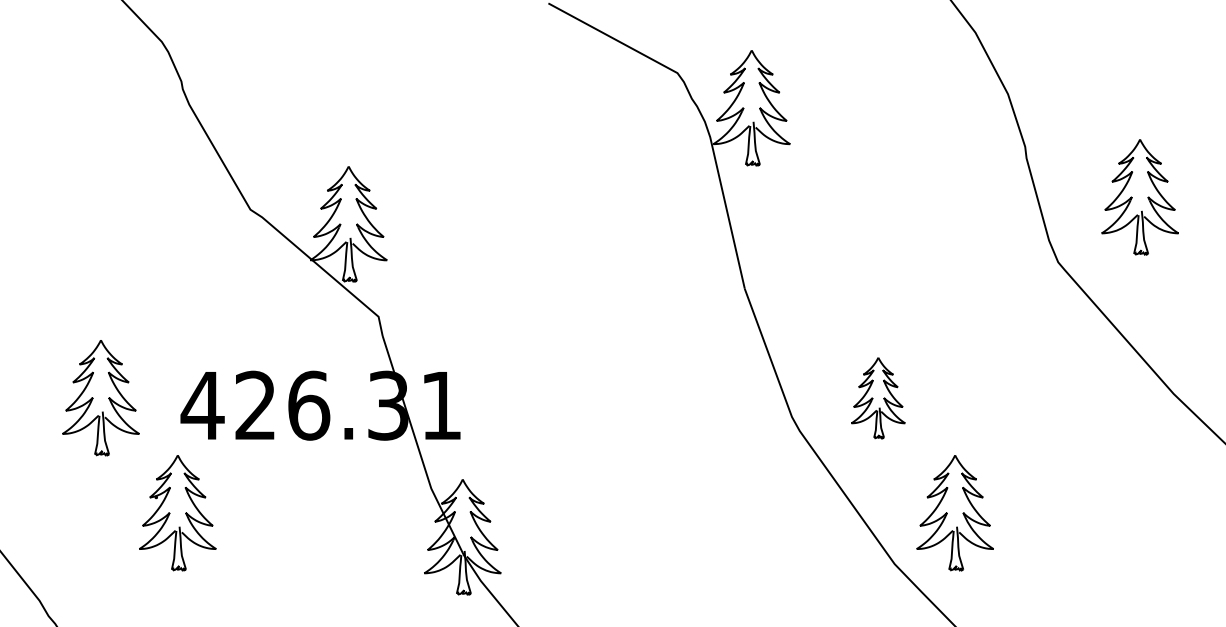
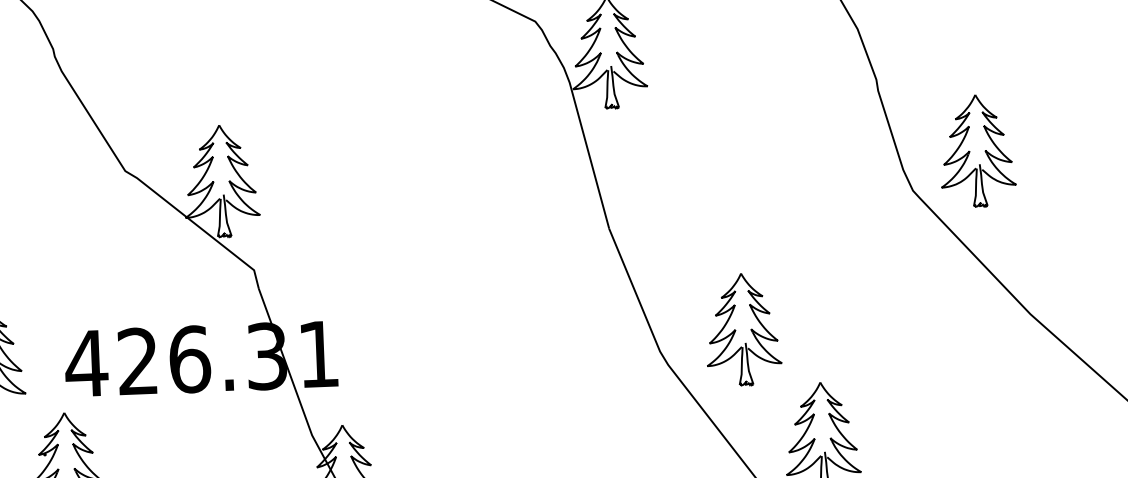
part: (1139, 197) -> (976, 151), moved
part: (878, 398) -> (743, 330), size x1.43

